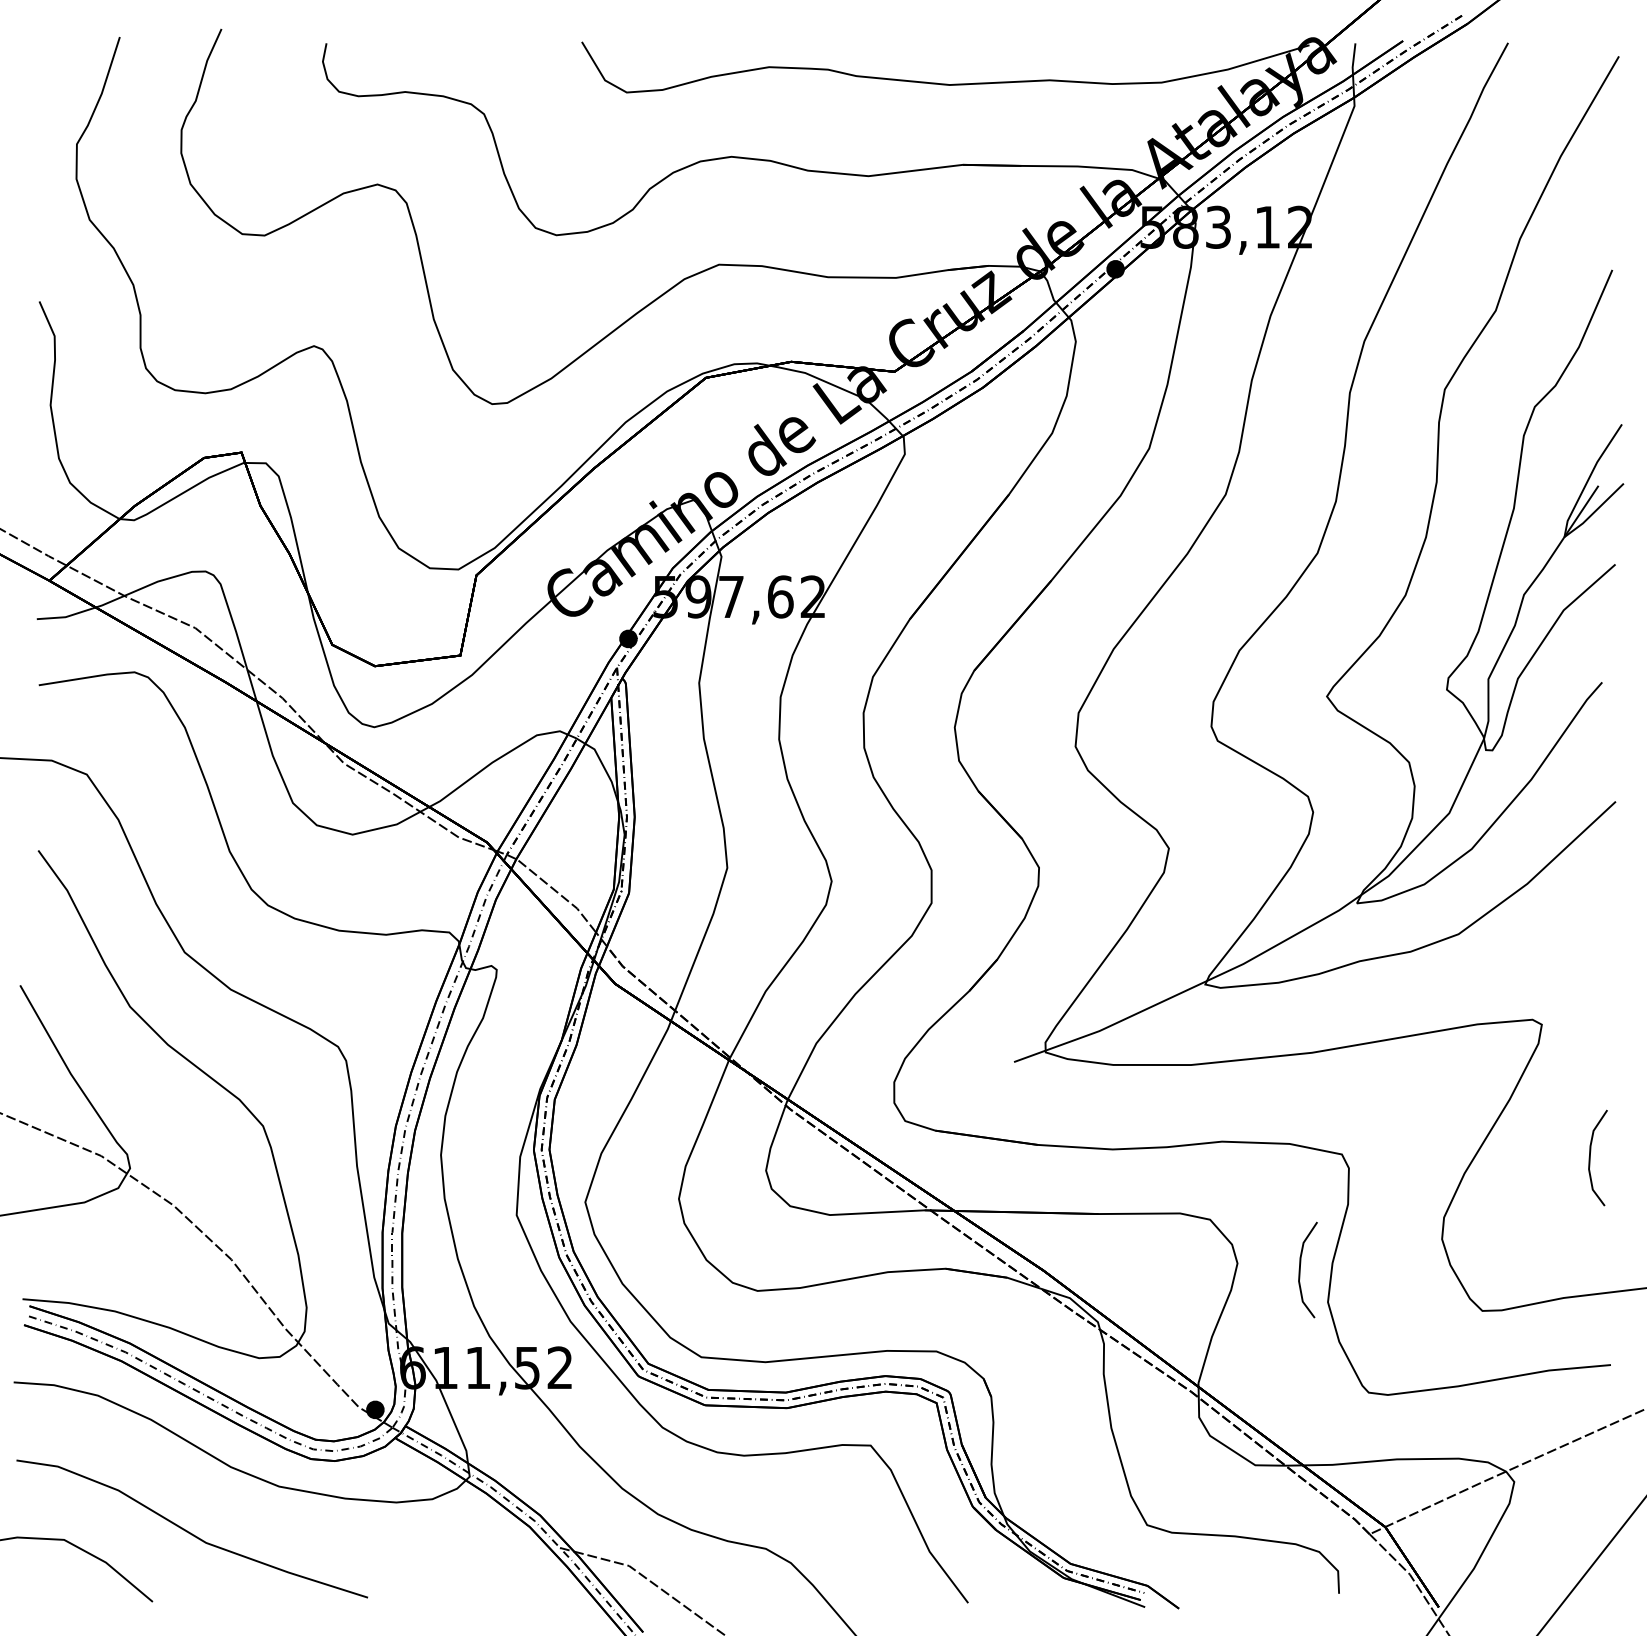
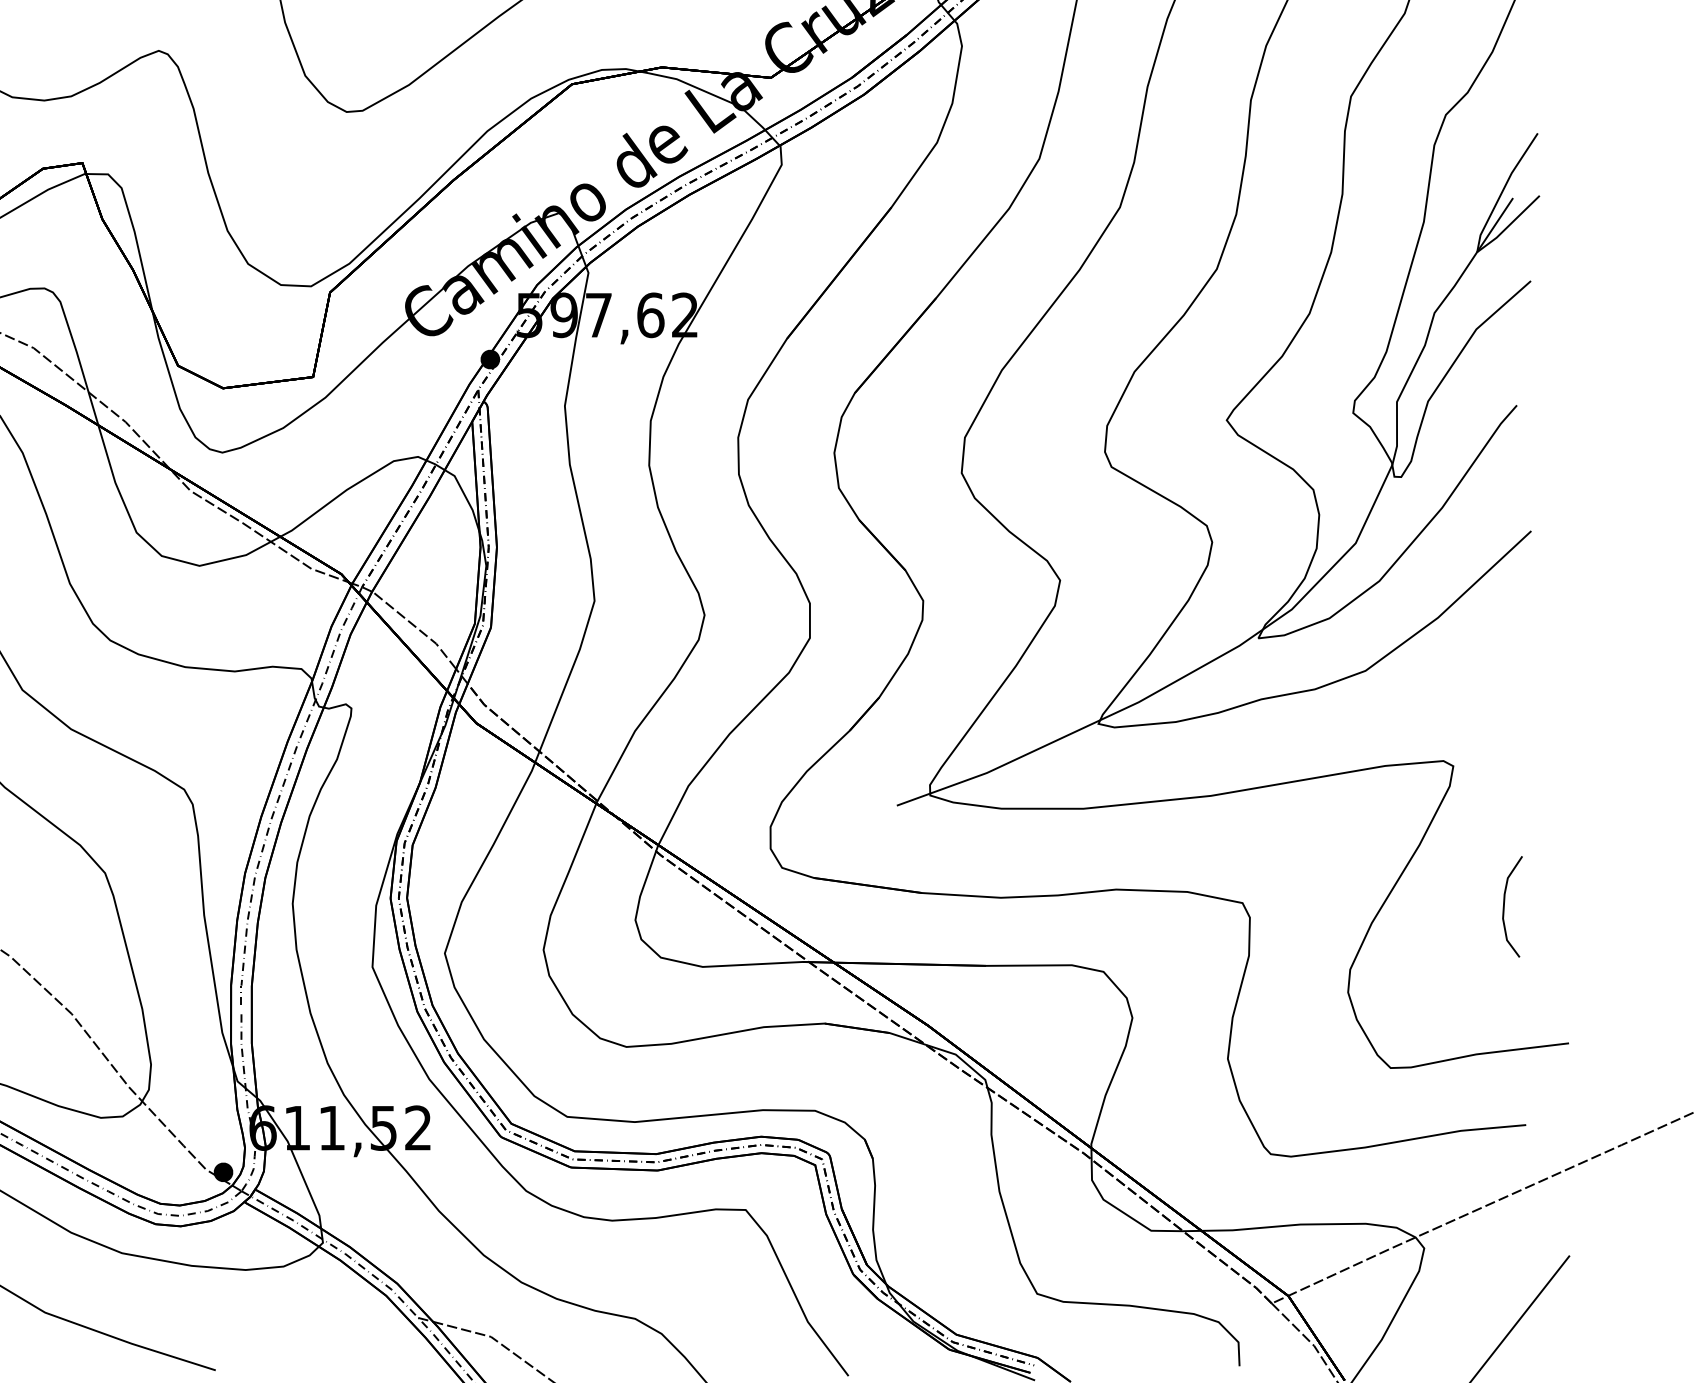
curve: (1300, 1269) -> (1198, 1024), removed

